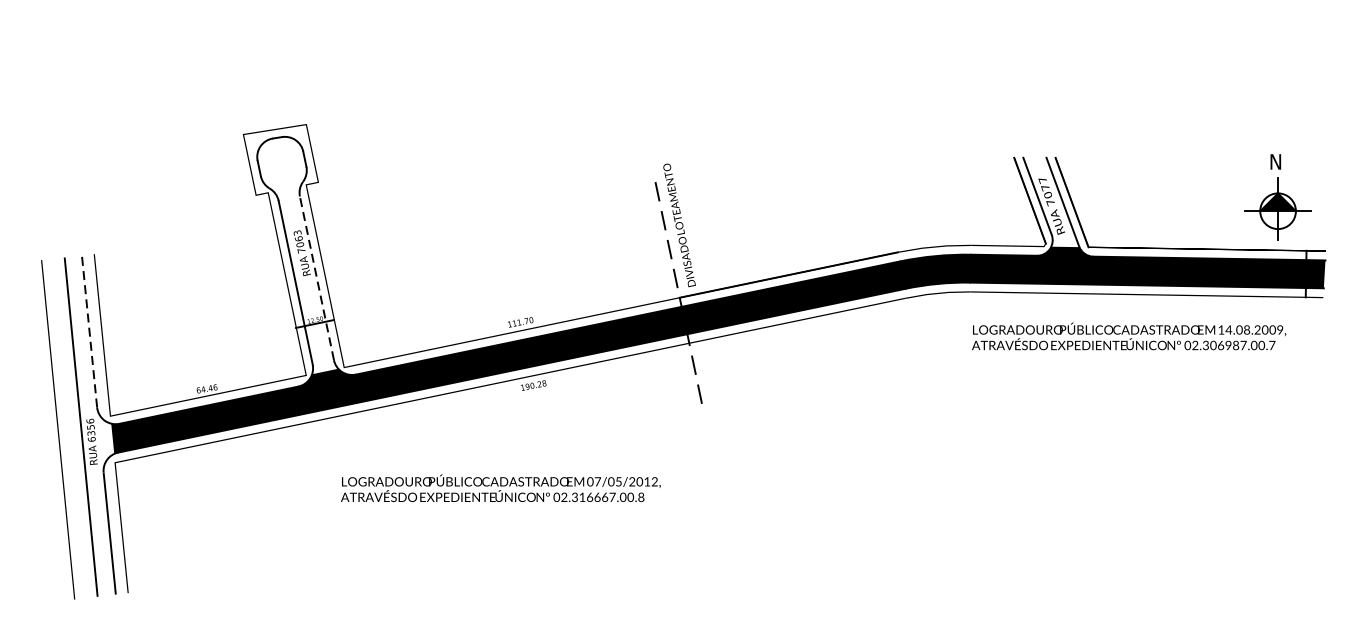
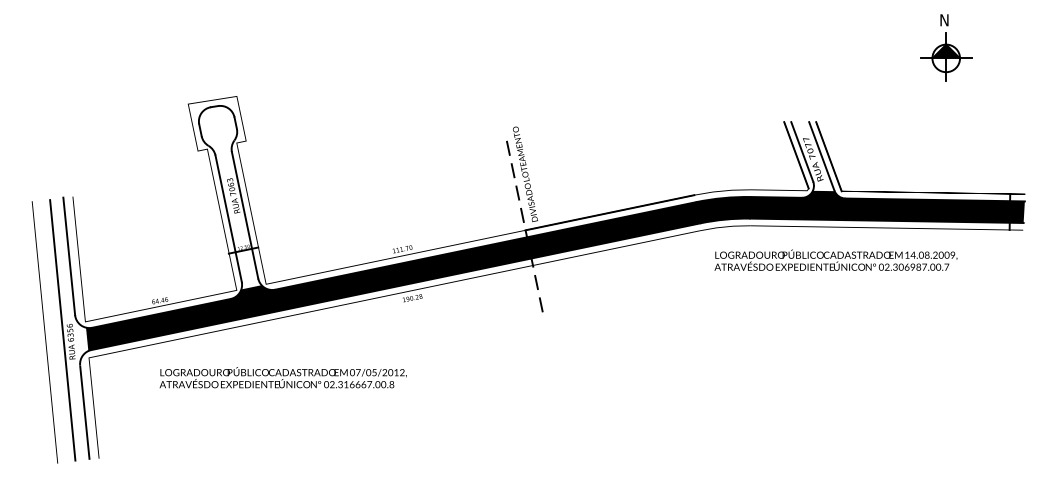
part: (1278, 197) -> (946, 47), moved
line: (317, 278) -> (245, 215), dashed -> solid
line: (89, 330) -> (69, 255), dashed -> solid
text: (1128, 335) -> (835, 259), moved
text: (499, 488) -> (282, 377), moved

